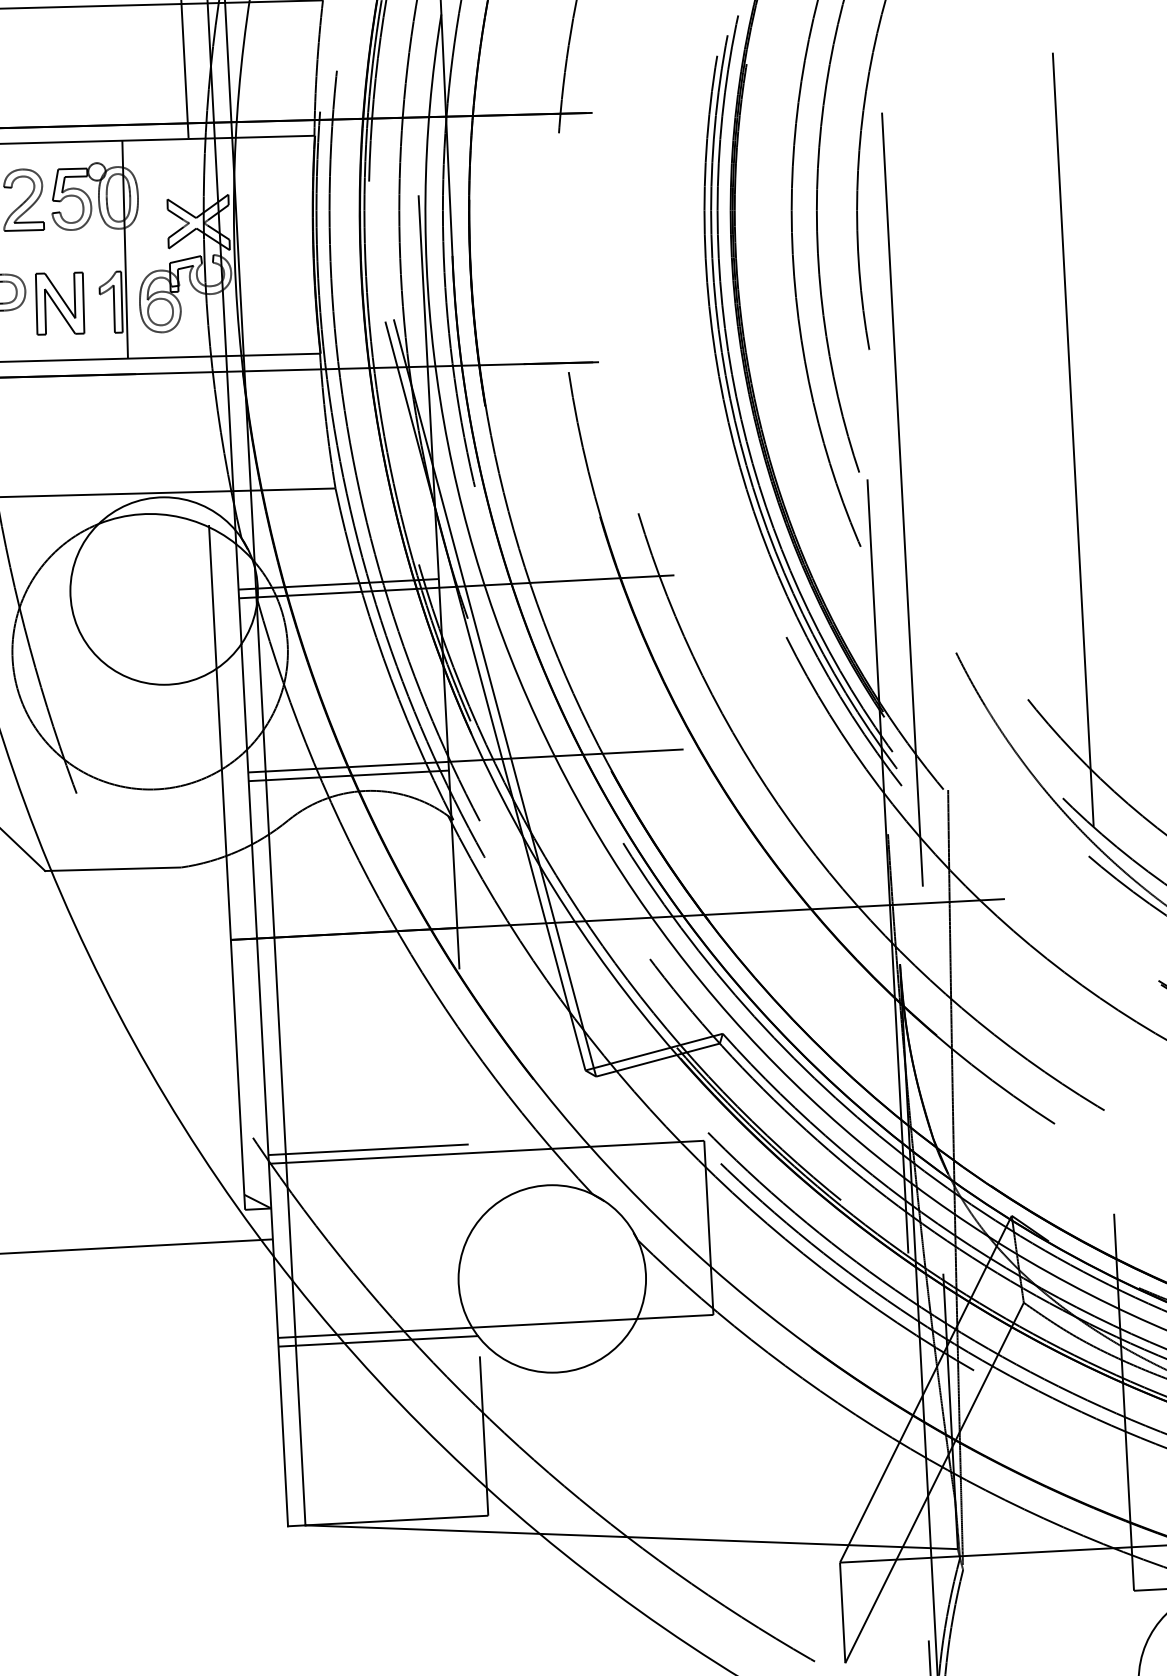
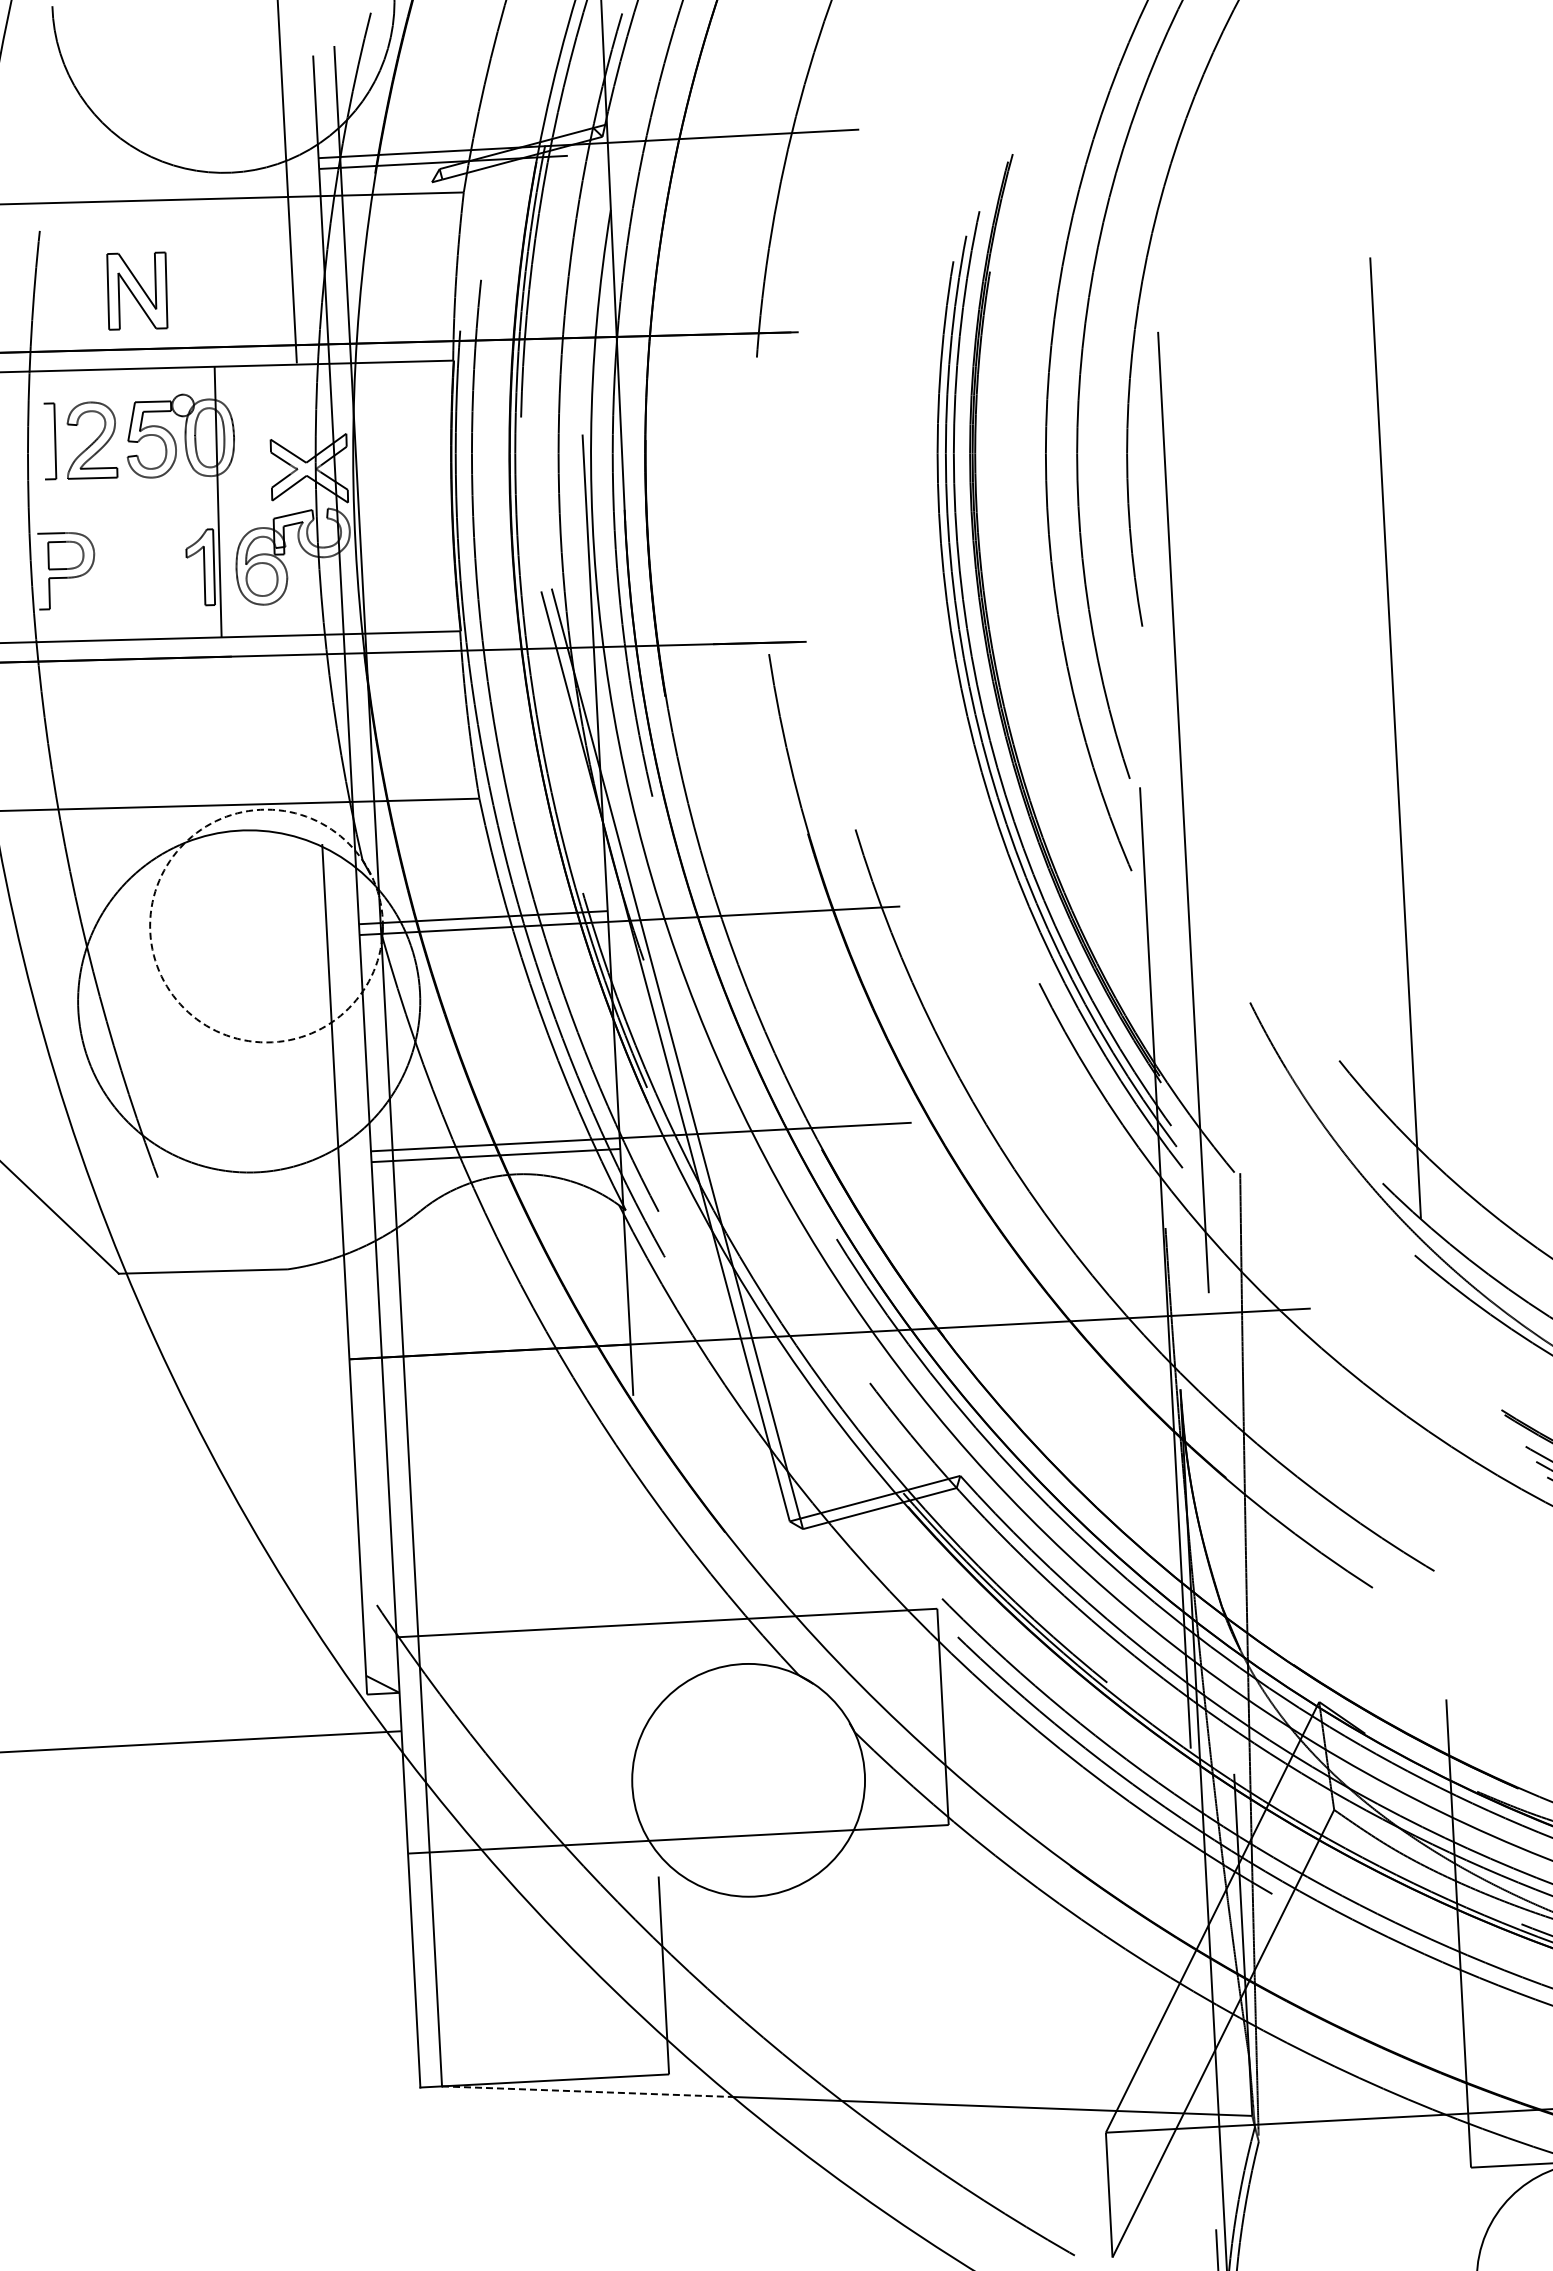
part: (60, 303) -> (137, 290), moved
circle: (164, 590) -> (266, 925), solid -> dashed
line: (368, 1149) -> (520, 1619), removed
line: (378, 1341) -> (532, 1857), removed
line: (422, 1529) -> (587, 2091), solid -> dashed

